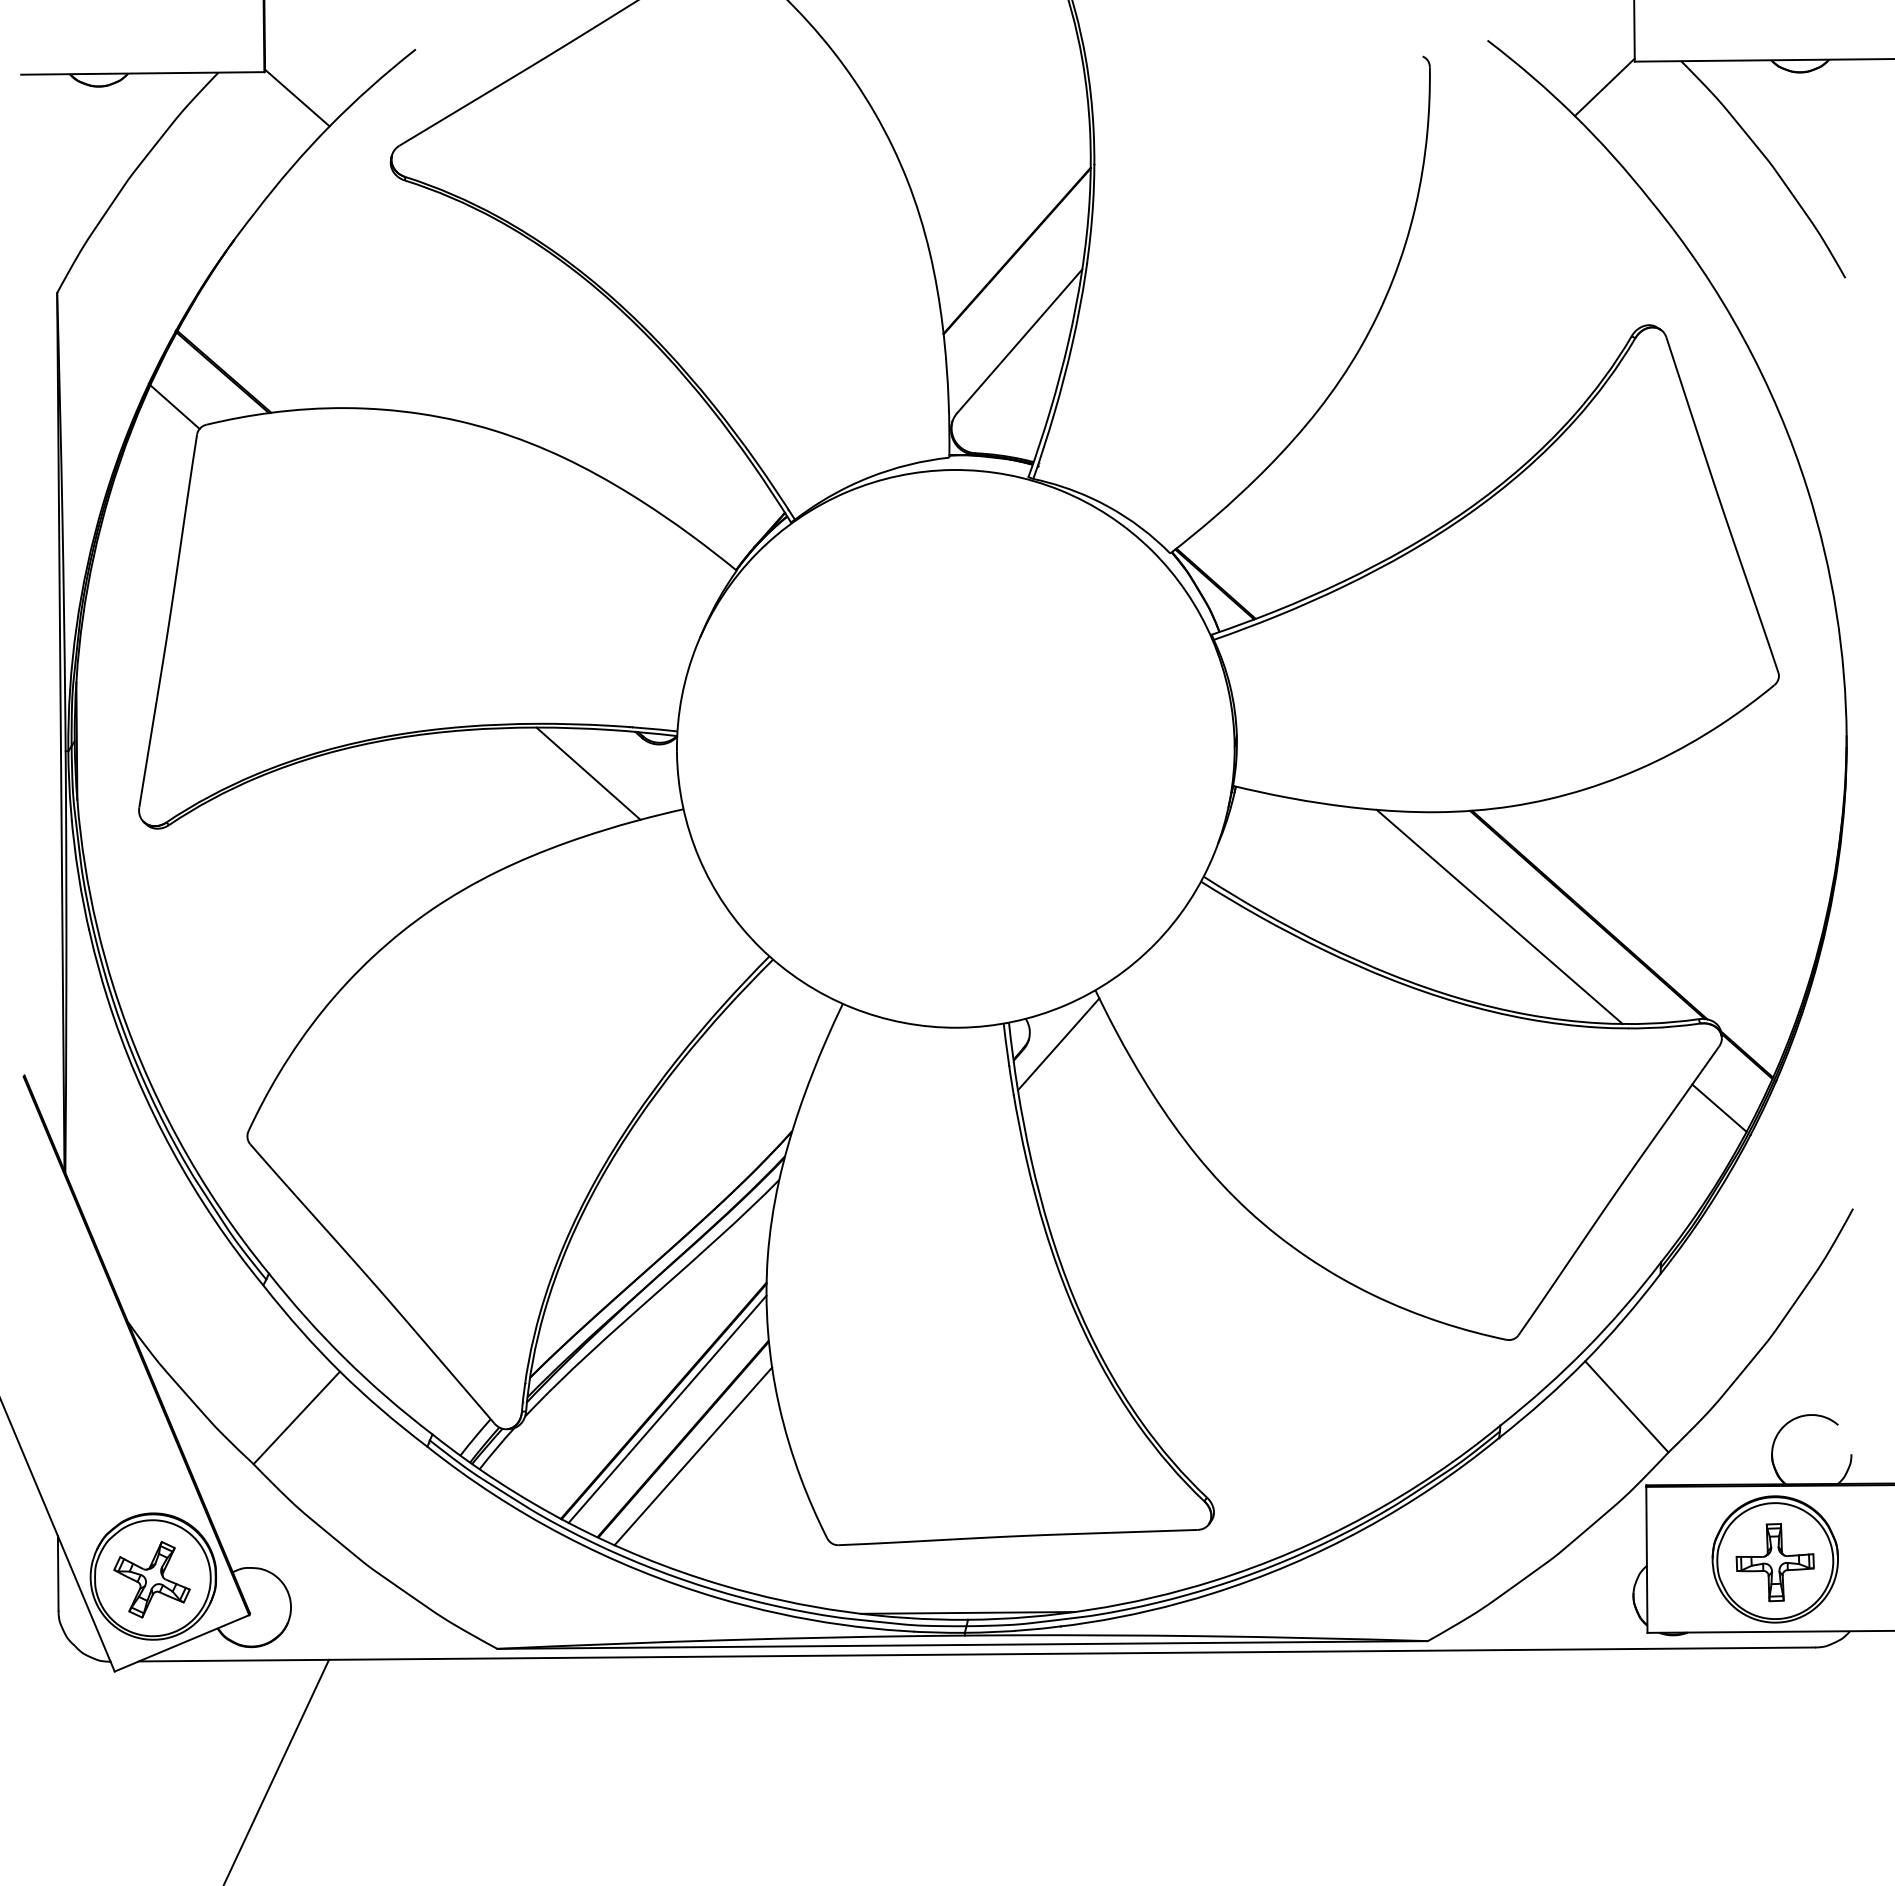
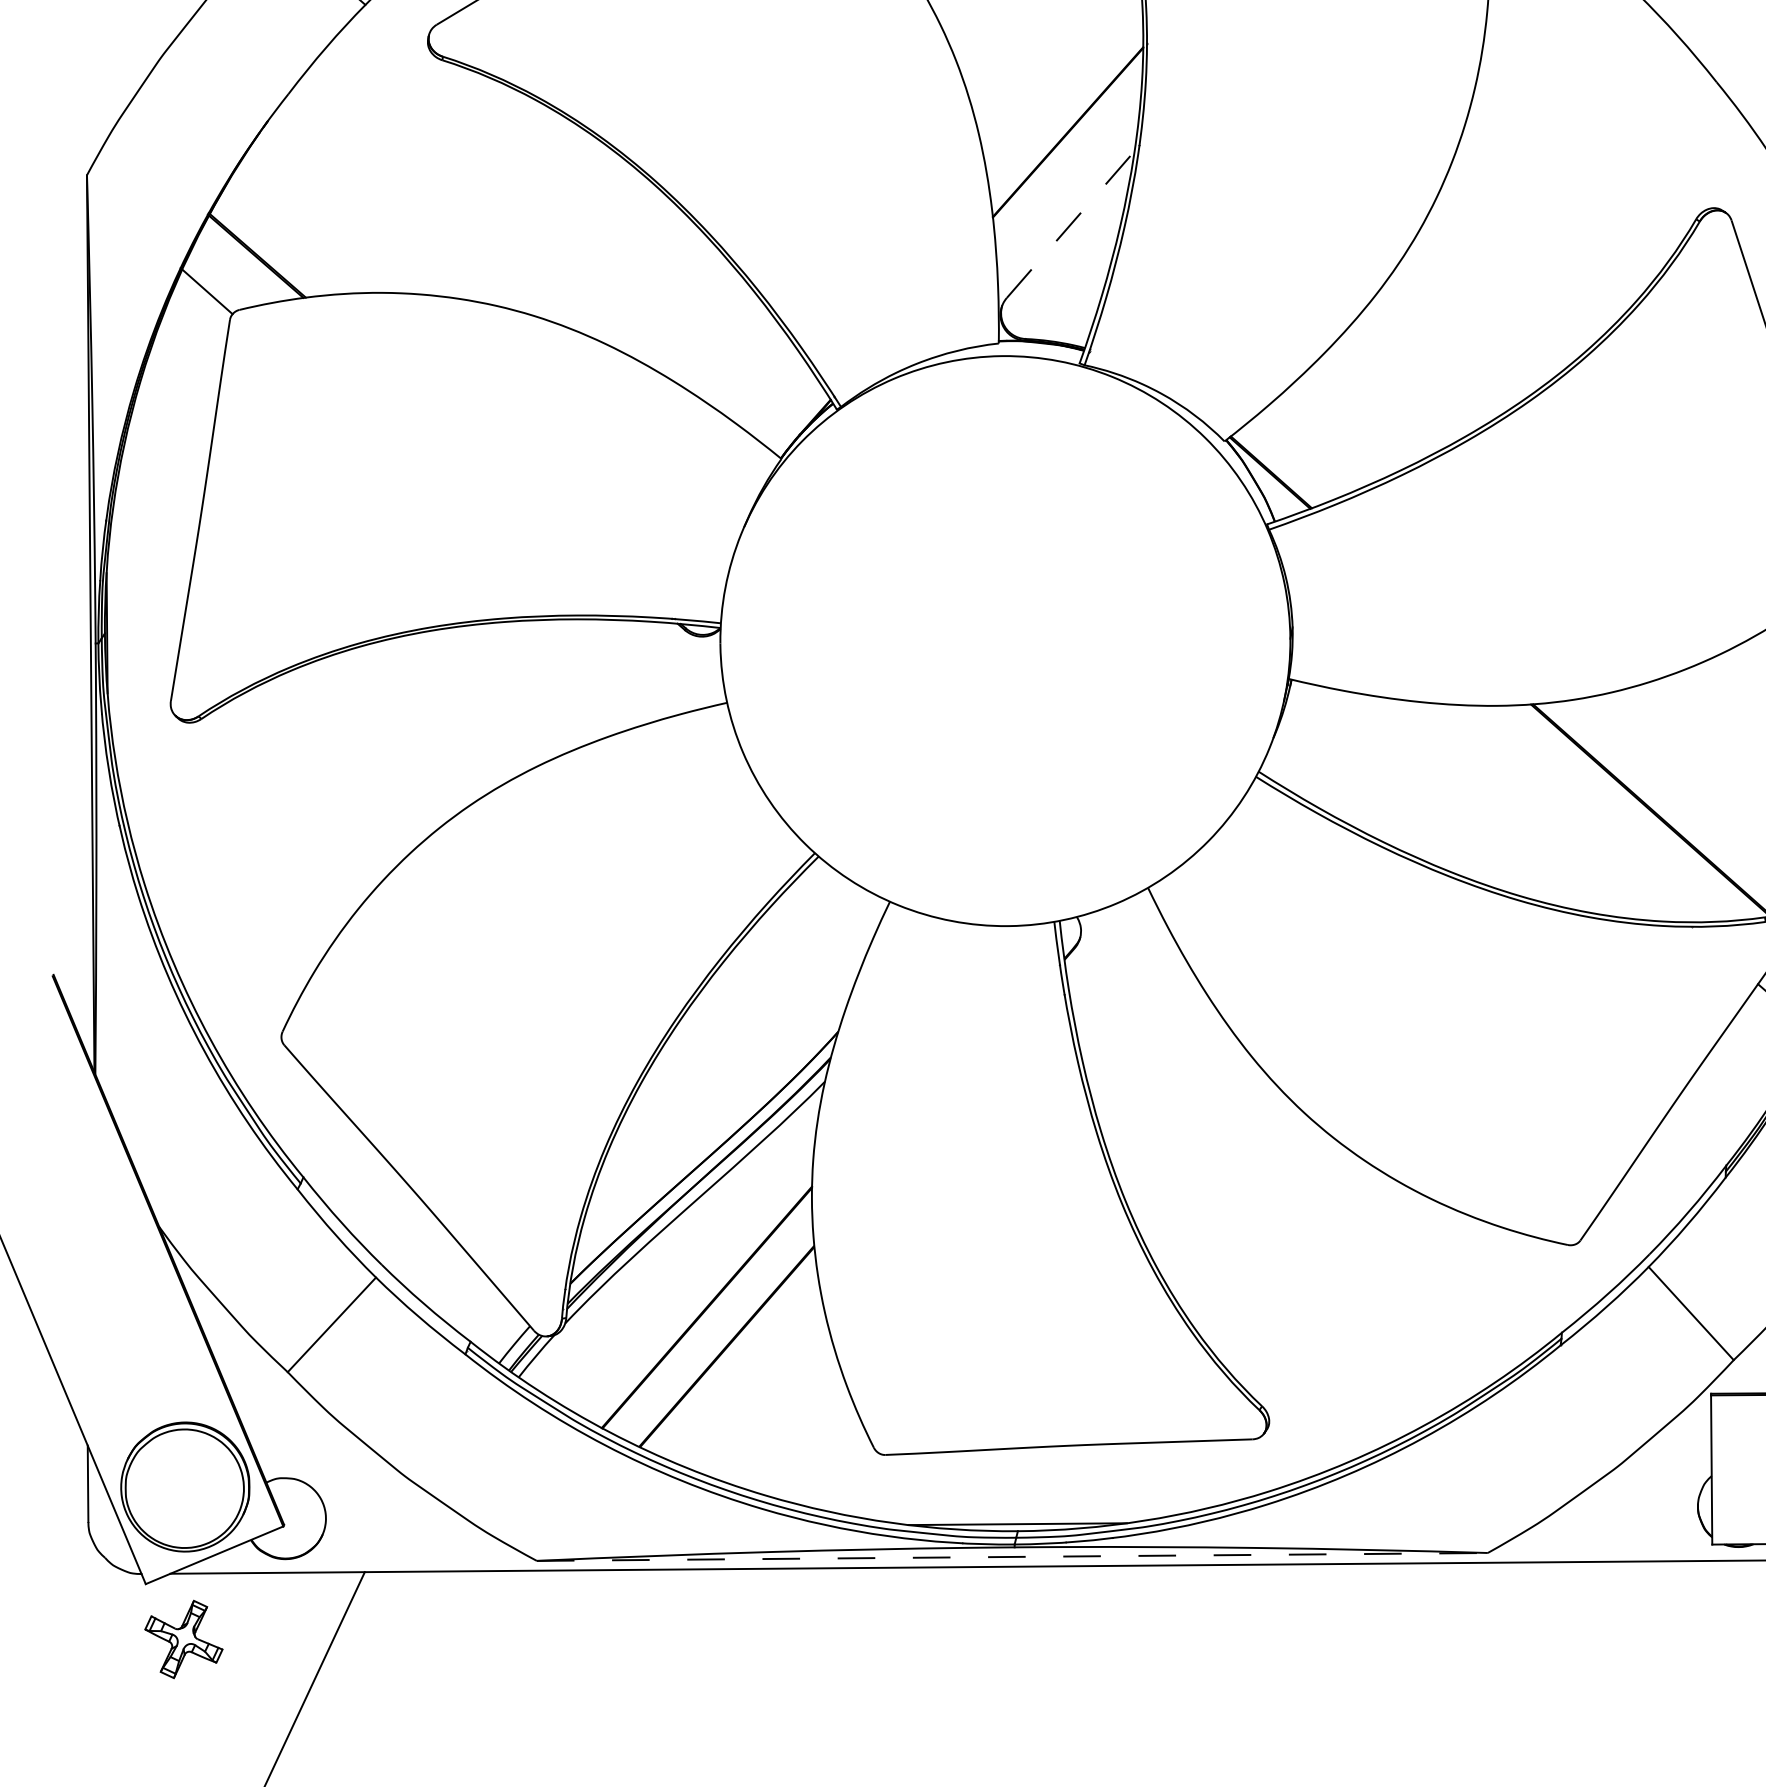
line: (1020, 340) -> (1071, 223), solid -> dashed
line: (588, 773) -> (630, 666), removed
line: (1499, 916) -> (1561, 812), removed
line: (1058, 1044) -> (1110, 943), removed
line: (667, 1408) -> (710, 1315), removed
line: (693, 1456) -> (737, 1364), removed
part: (151, 1579) -> (183, 1639), moved
line: (963, 1644) -> (1013, 1556), solid -> dashed

